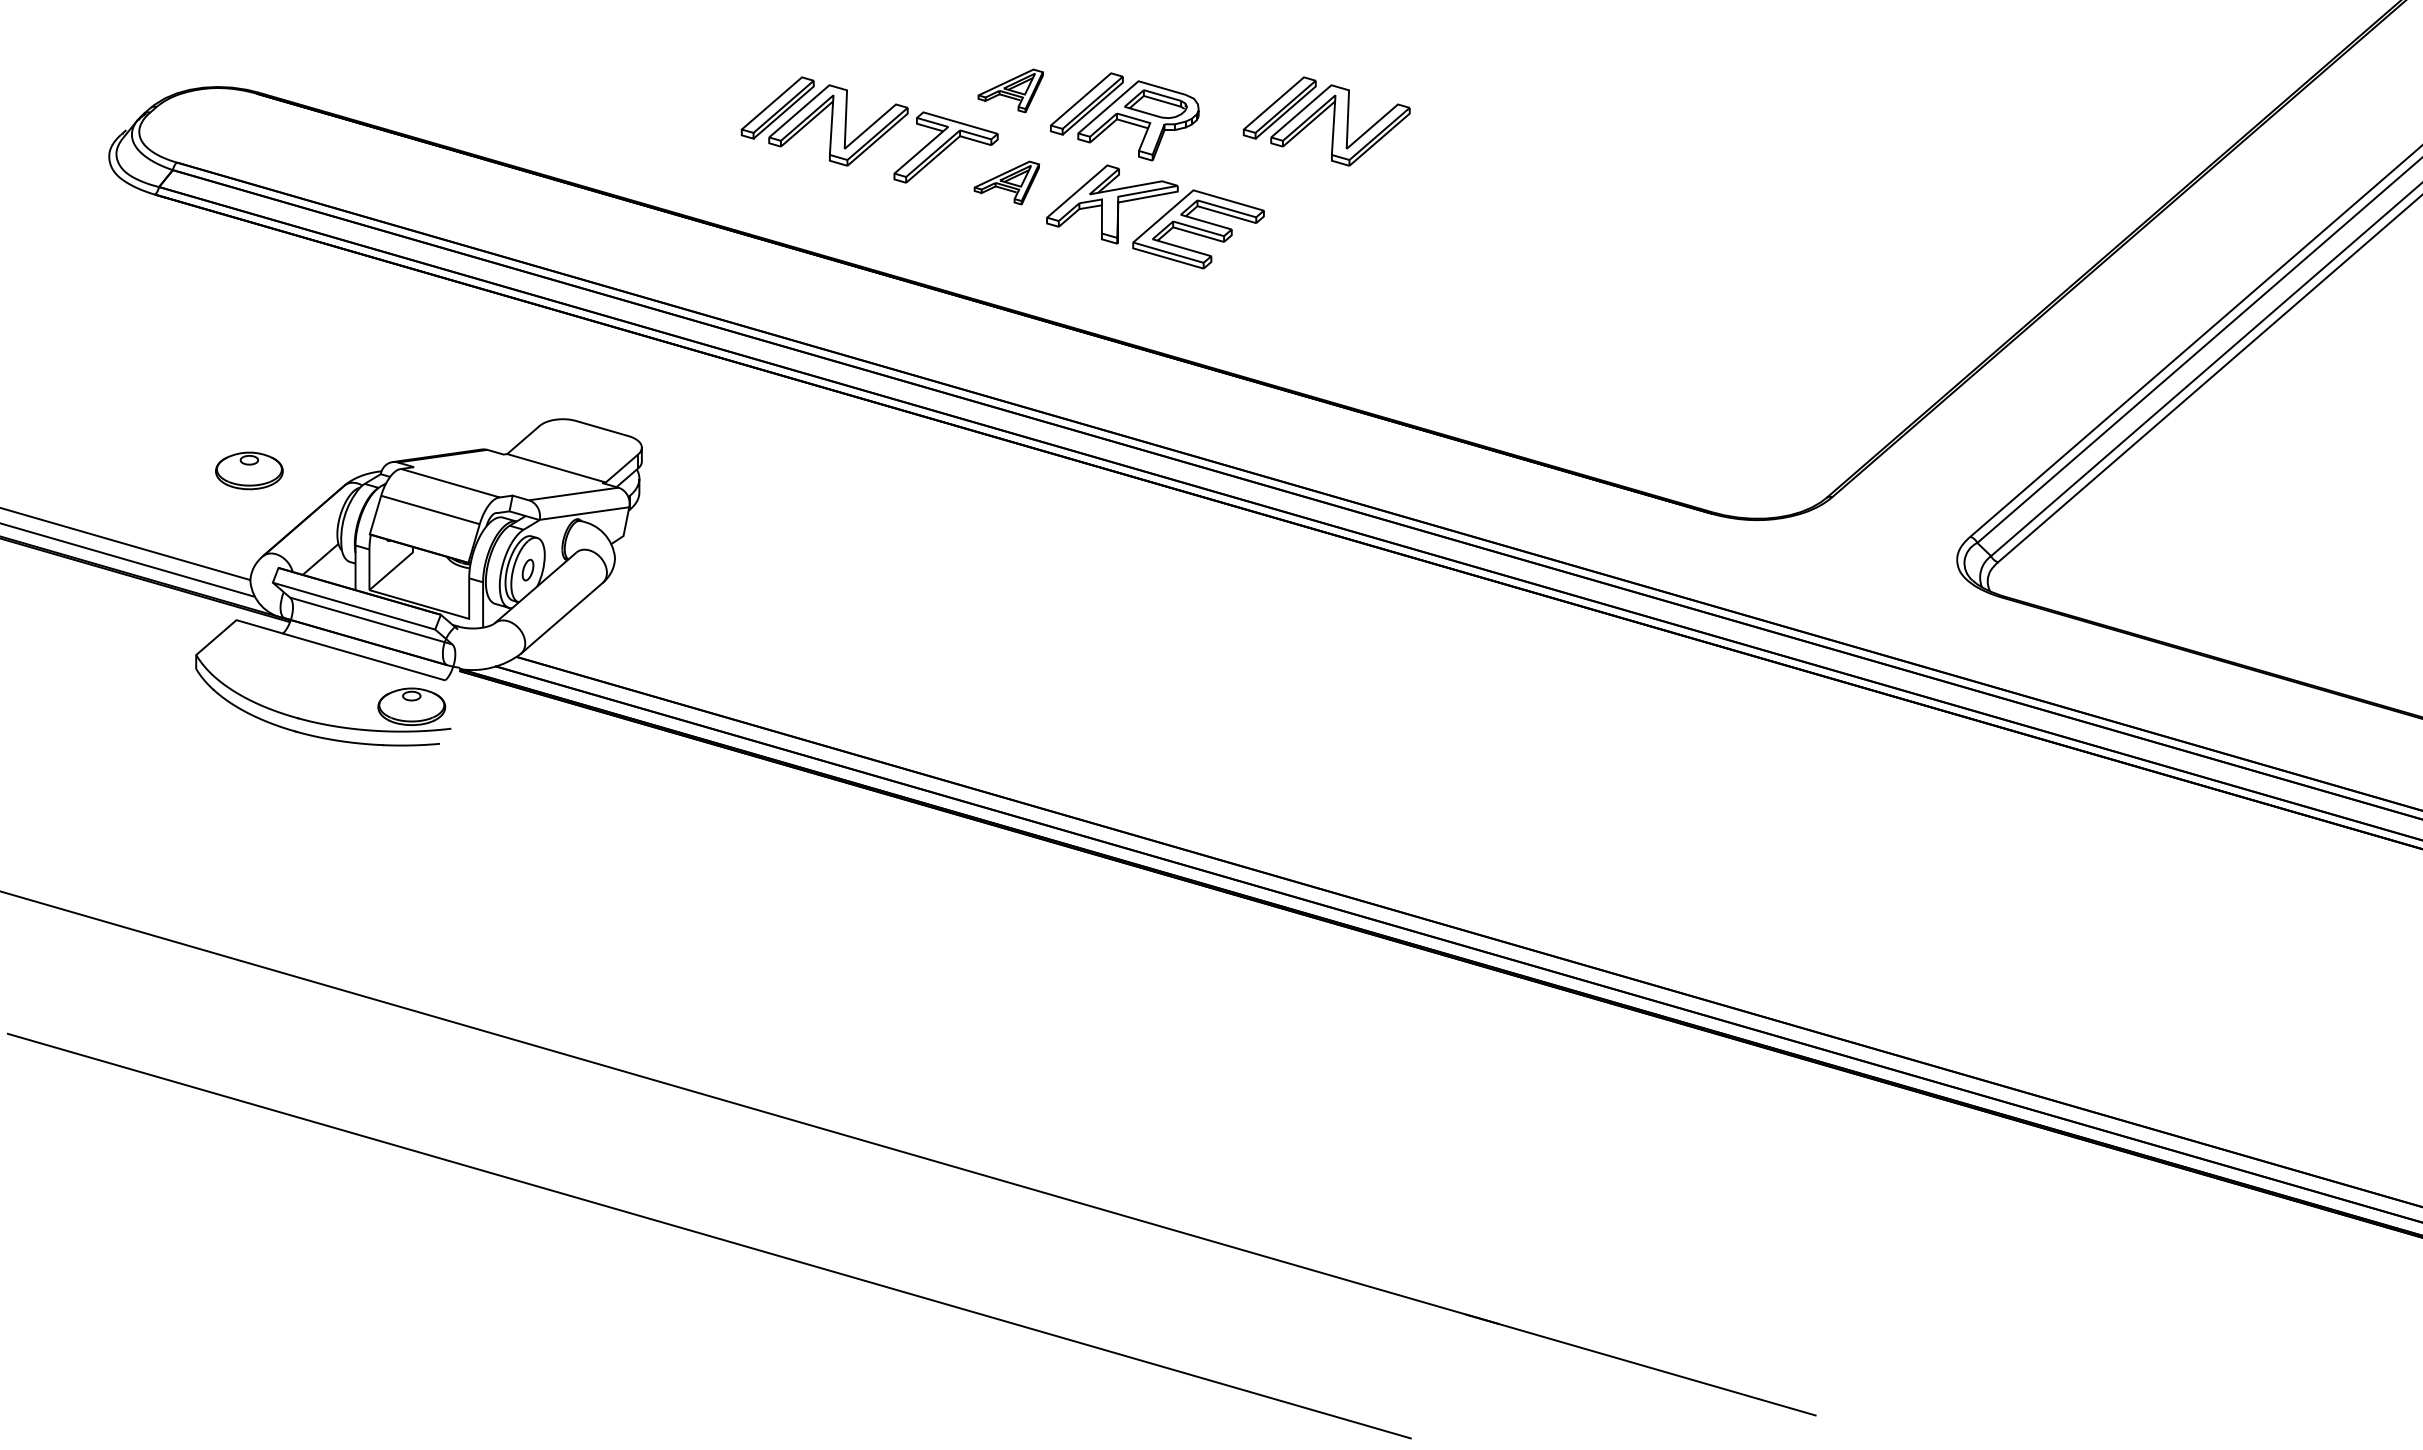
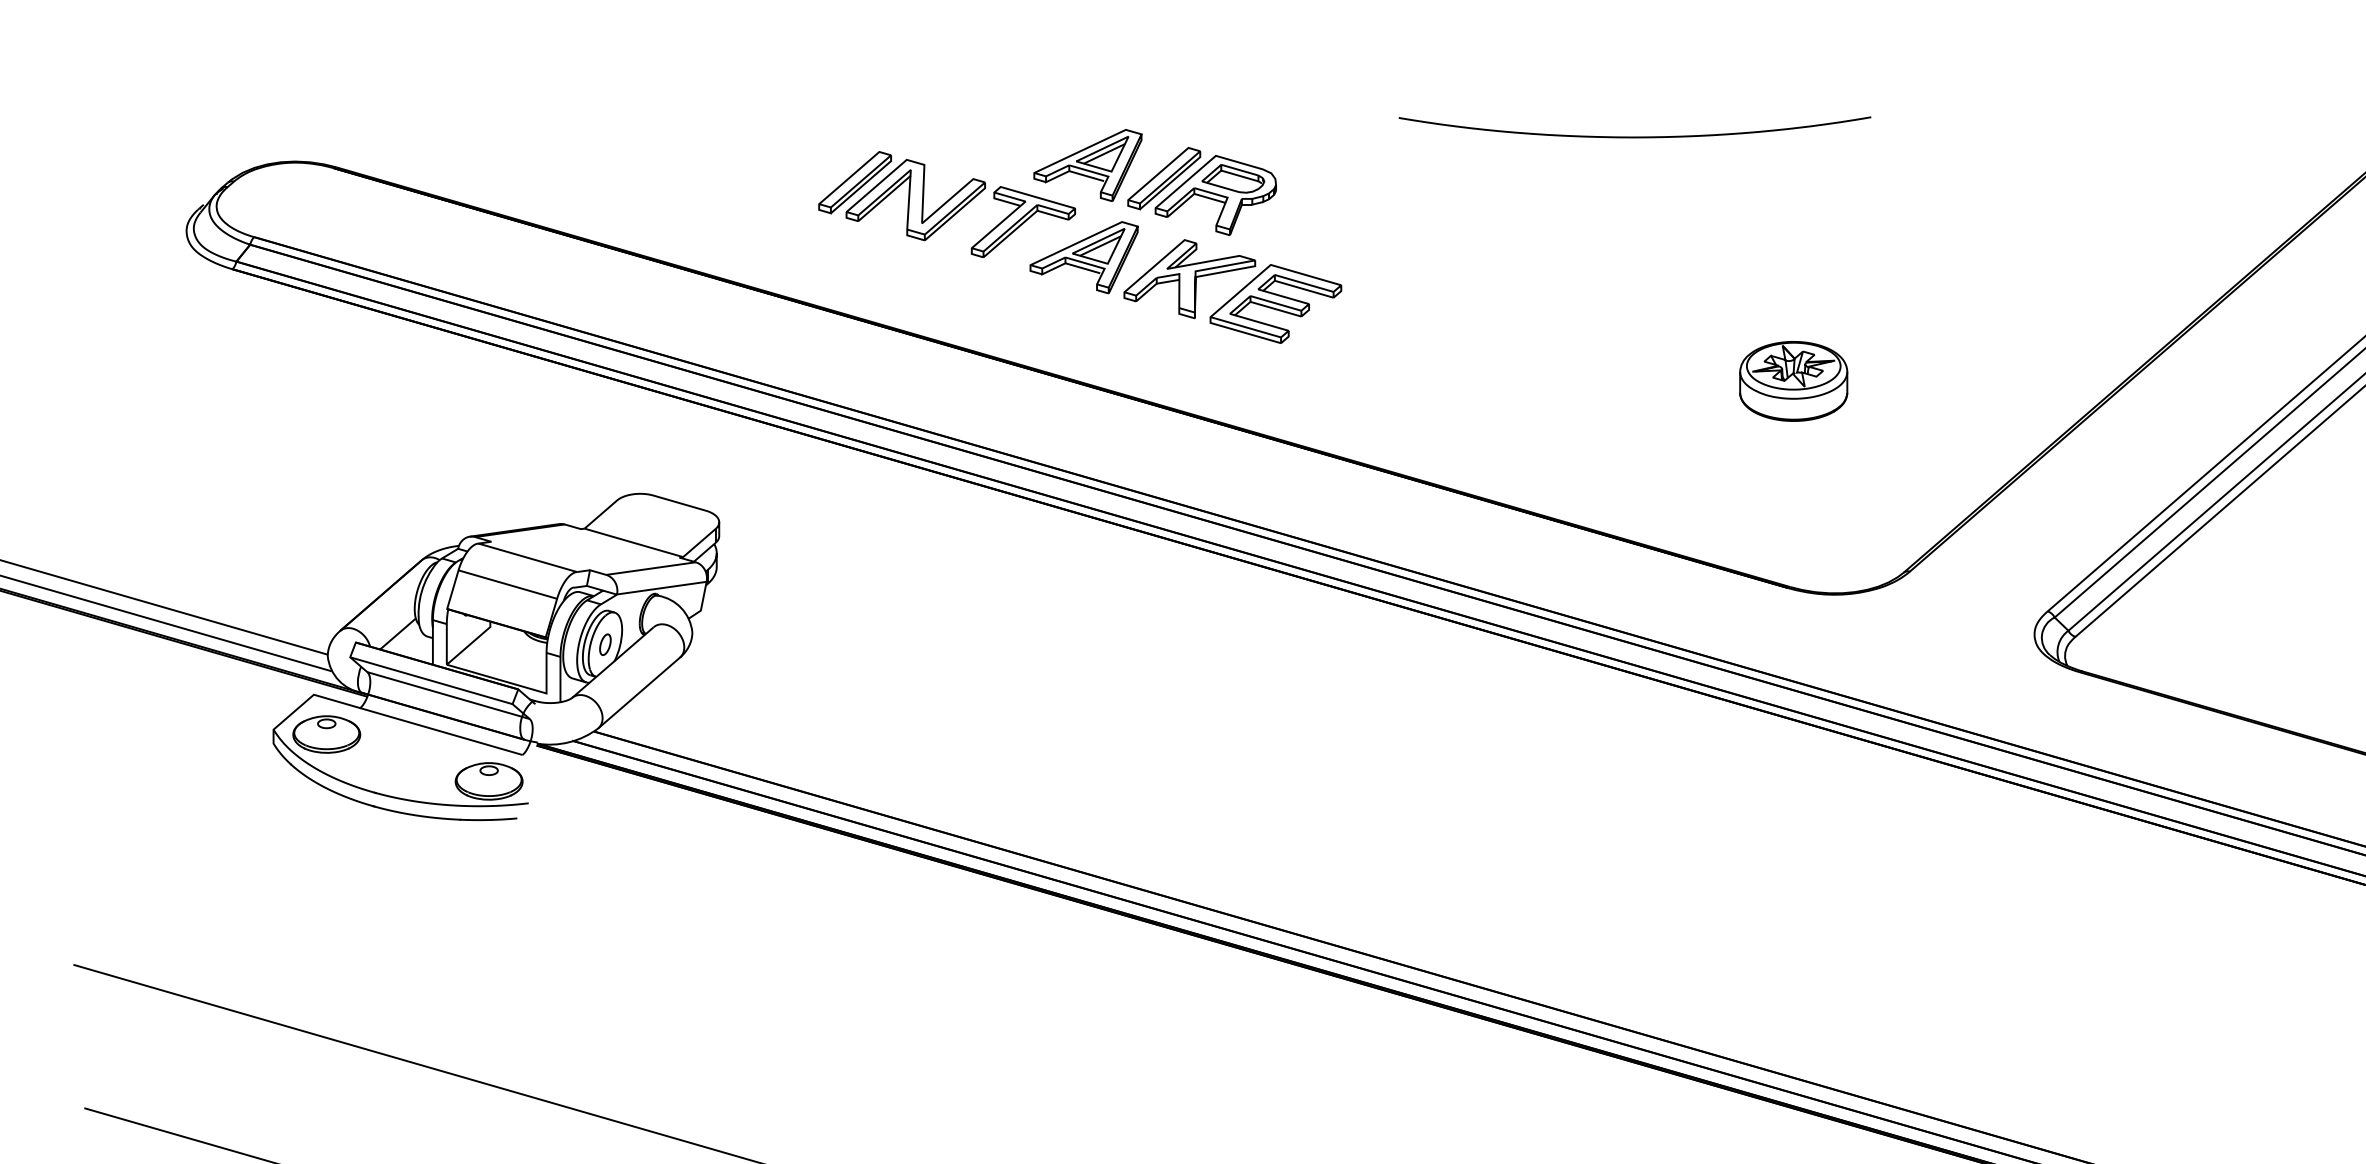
curve: (1561, 61) -> (1638, 136), added
part: (1010, 90) -> (1087, 165), size x1.67
part: (1332, 123) -> (1409, 198), removed
part: (1006, 182) -> (1083, 257), size x1.67
part: (1715, 306) -> (1792, 381), added
part: (249, 470) -> (326, 734), moved

